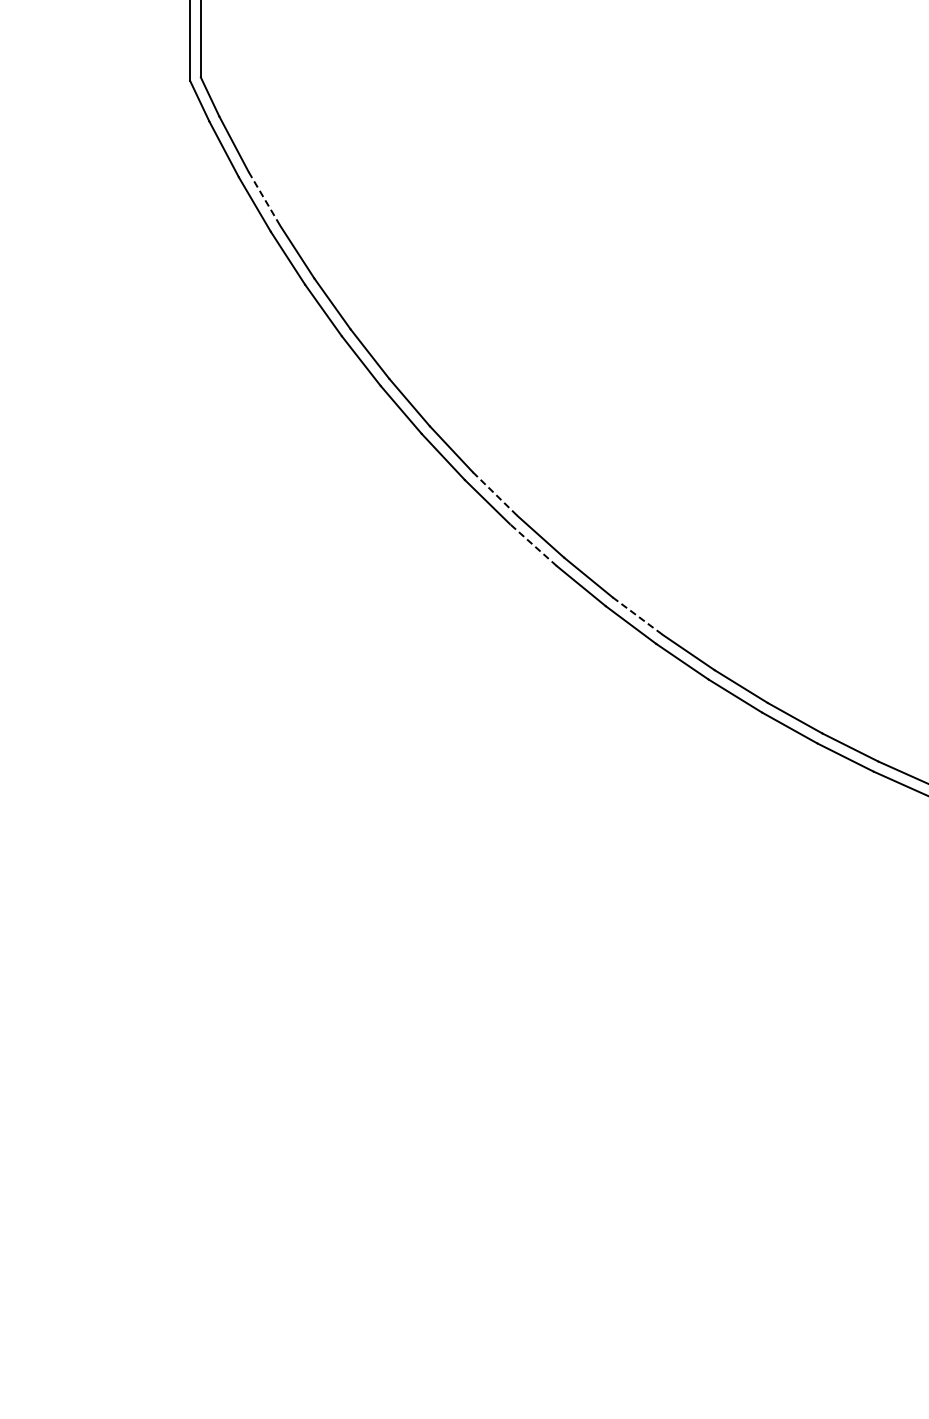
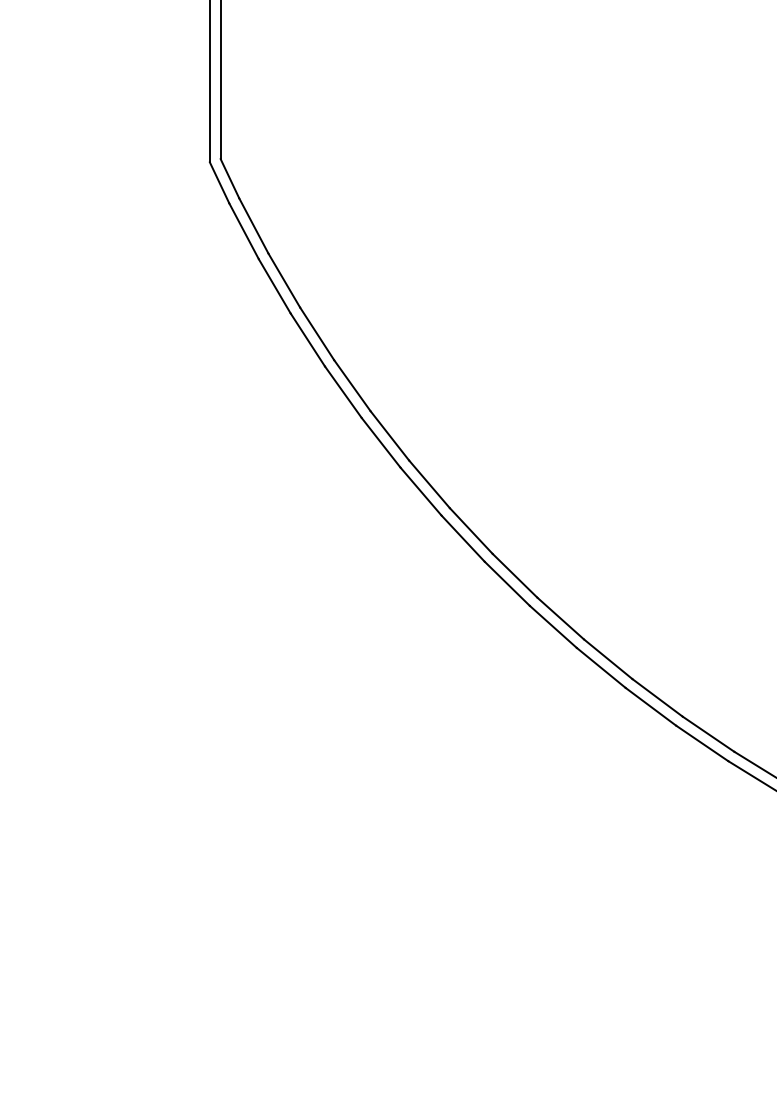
line: (264, 199) -> (284, 281), dashed -> solid
line: (495, 494) -> (515, 576), dashed -> solid
line: (533, 545) -> (553, 627), dashed -> solid
line: (638, 616) -> (658, 698), dashed -> solid

